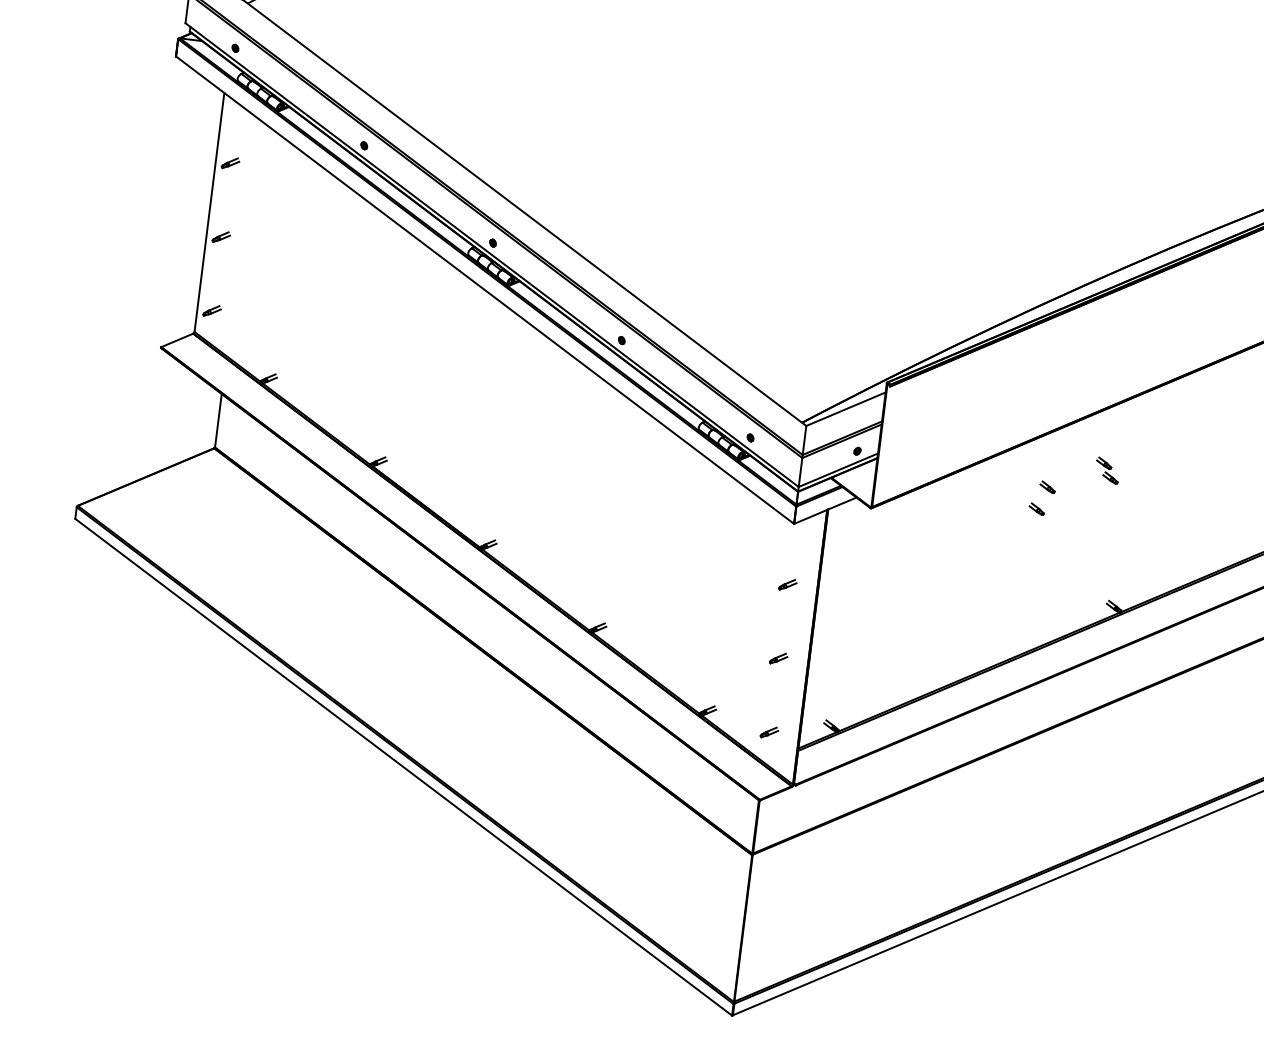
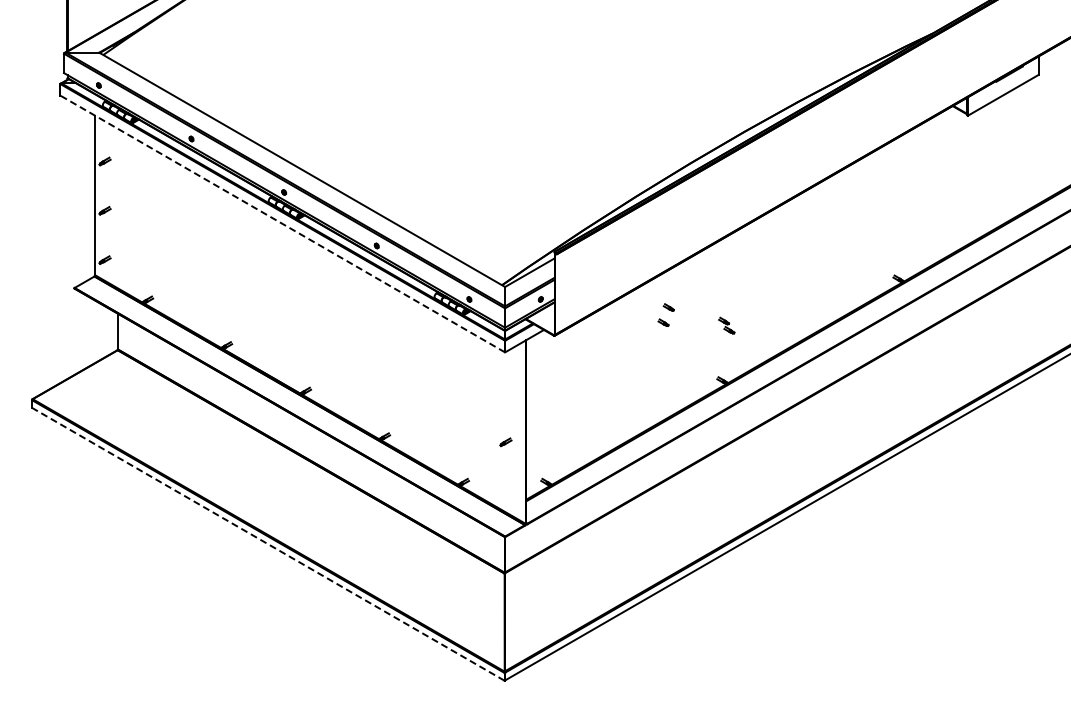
line: (484, 290) -> (282, 224), solid -> dashed
part: (1107, 470) -> (726, 325), moved
part: (787, 584) -> (505, 392), removed
part: (768, 732) -> (505, 491), removed
line: (403, 767) -> (268, 544), solid -> dashed

